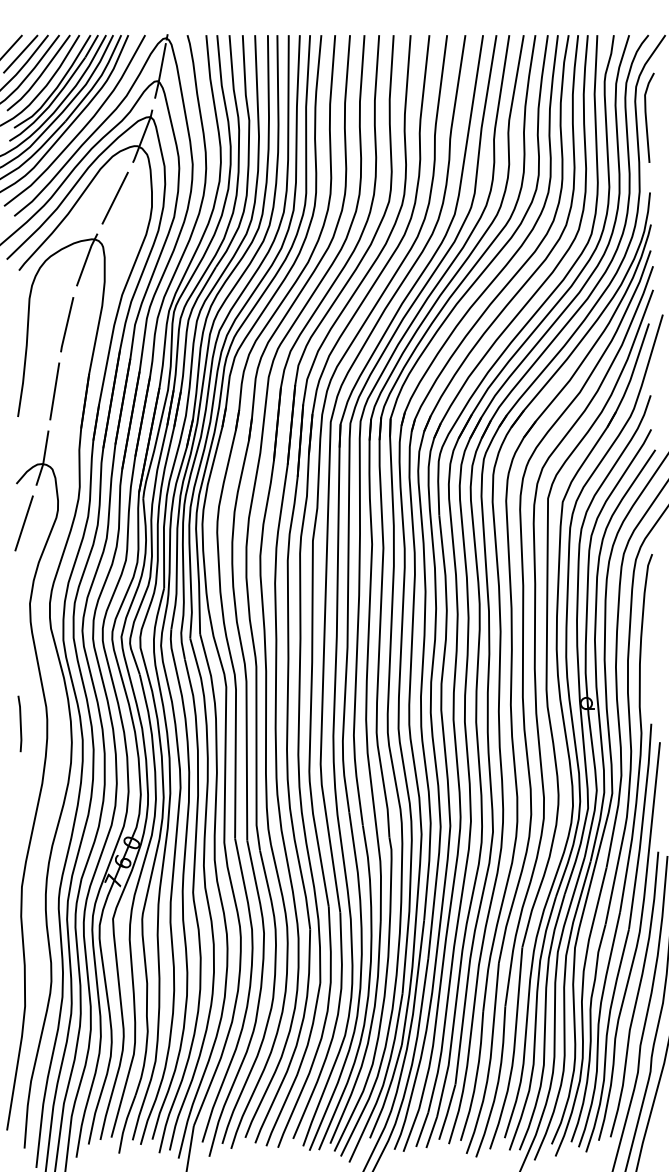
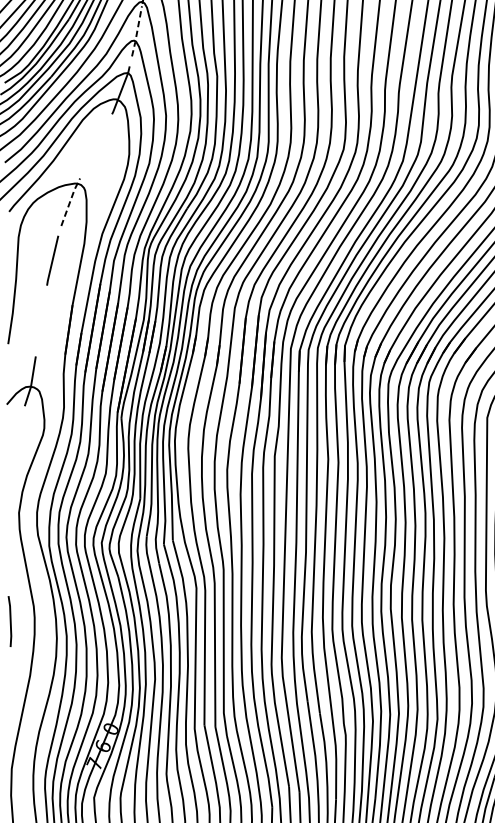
line: (160, 71) -> (137, 31), solid -> dashed
line: (114, 197) -> (95, 145), removed
line: (86, 258) -> (70, 200), solid -> dashed
line: (54, 391) -> (41, 321), removed
line: (23, 523) -> (13, 440), removed

